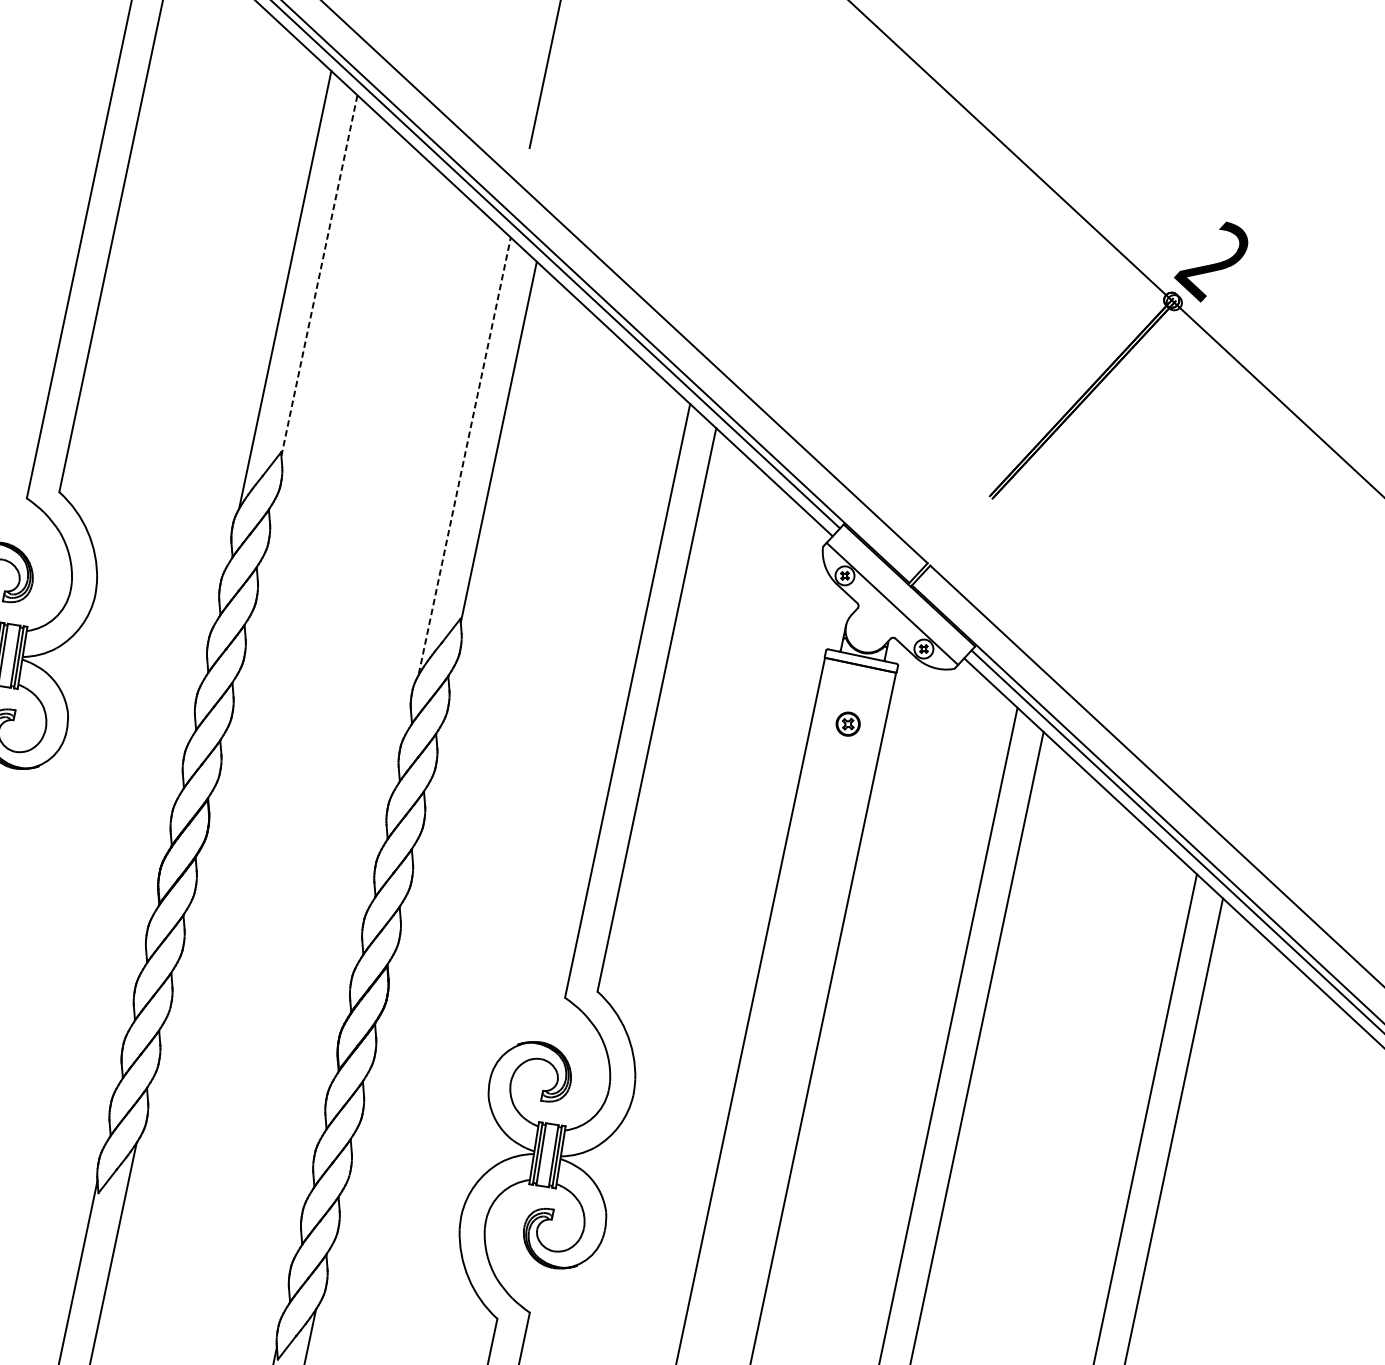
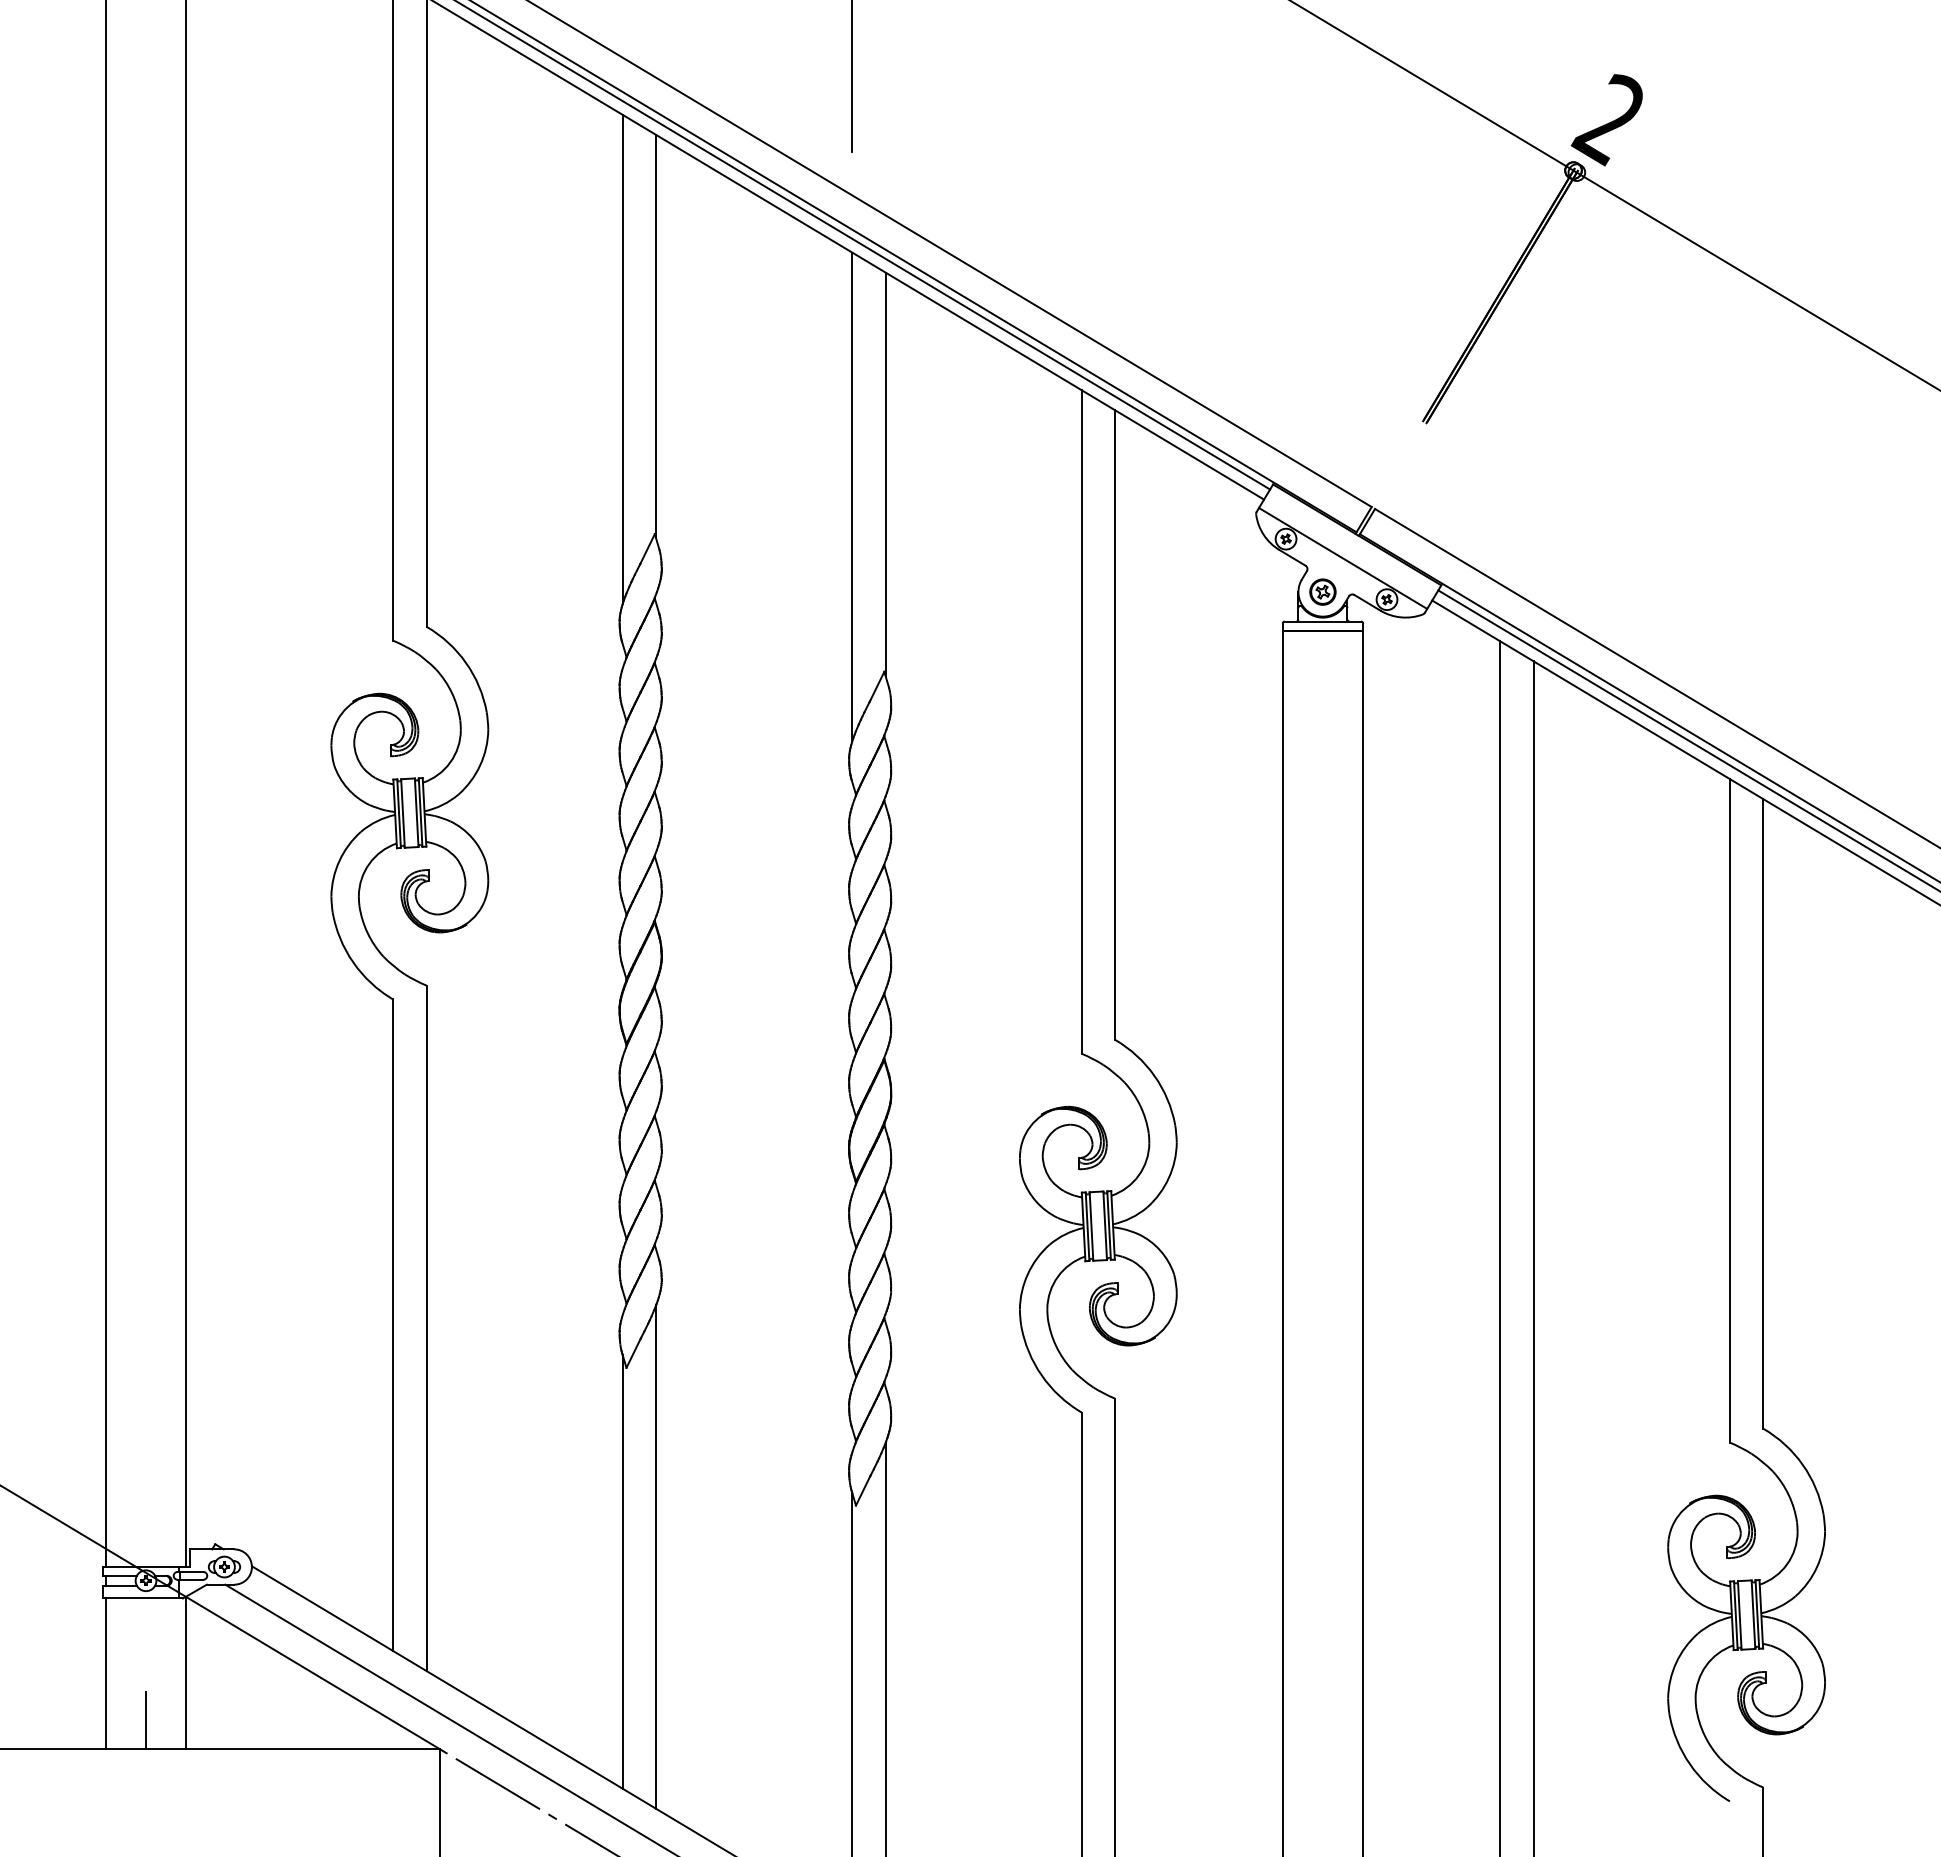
line: (319, 275) -> (656, 336), dashed -> solid
line: (465, 455) -> (852, 496), dashed -> solid
part: (847, 723) -> (1322, 591), moved

